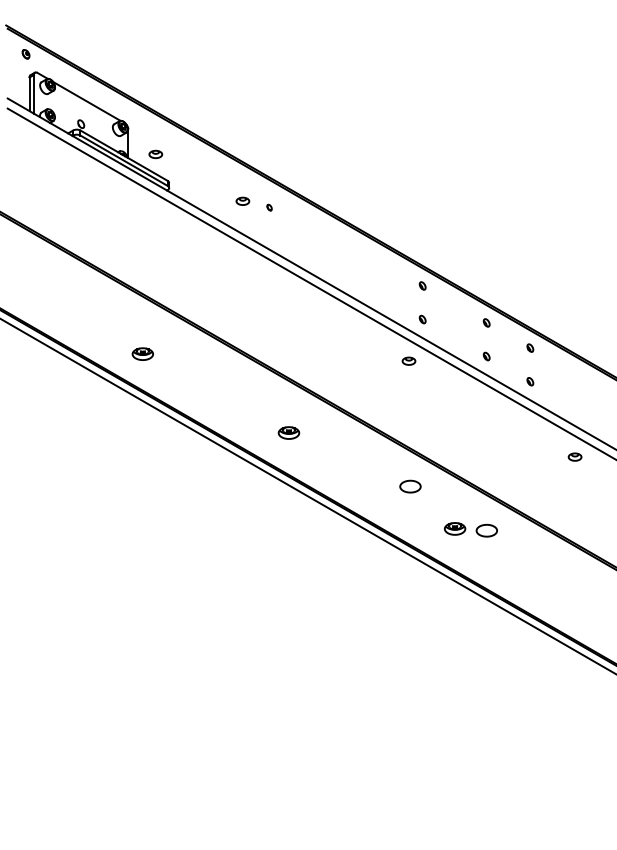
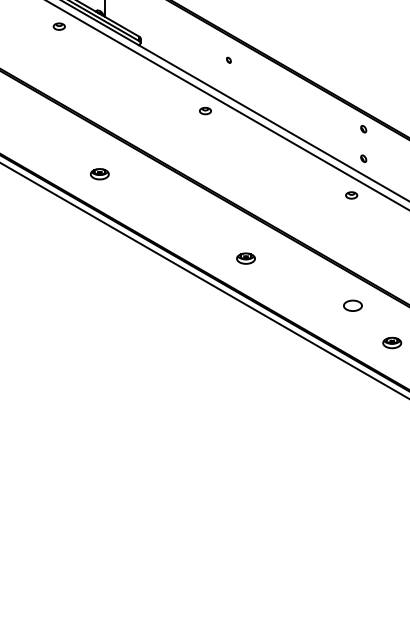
part: (155, 154) -> (59, 26), moved
part: (242, 200) -> (205, 110), moved
part: (142, 353) -> (99, 173), moved

